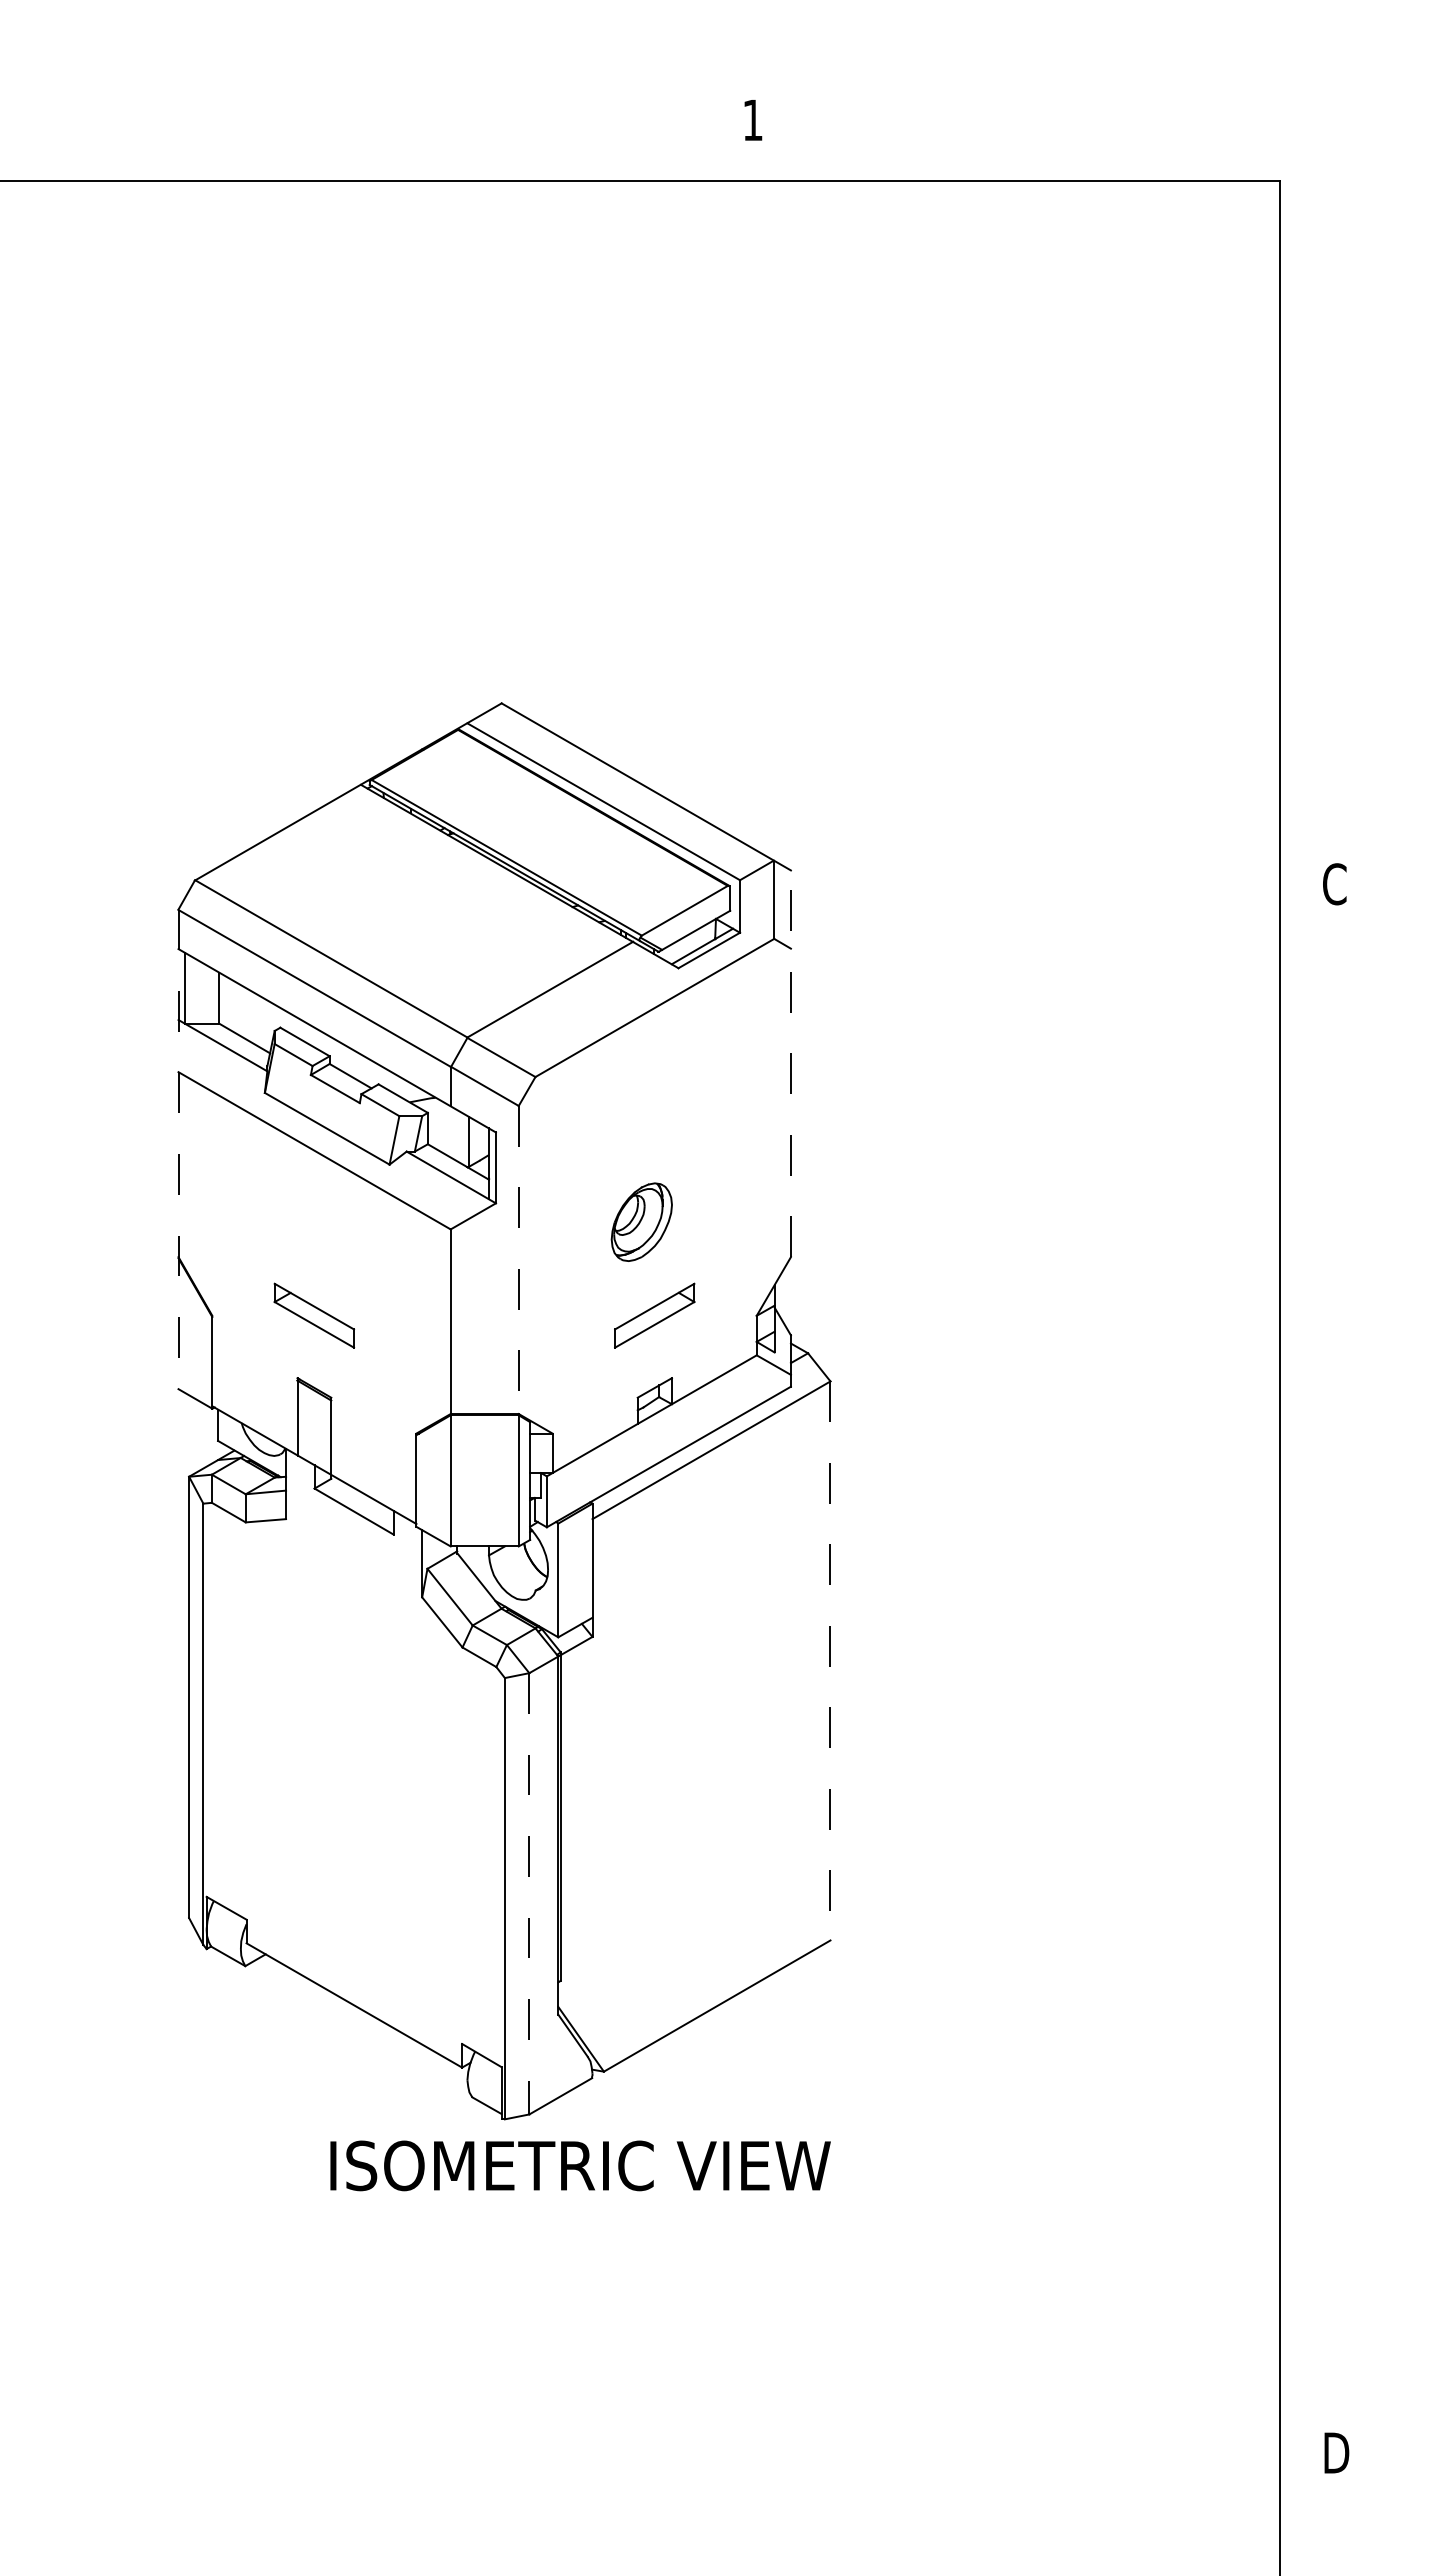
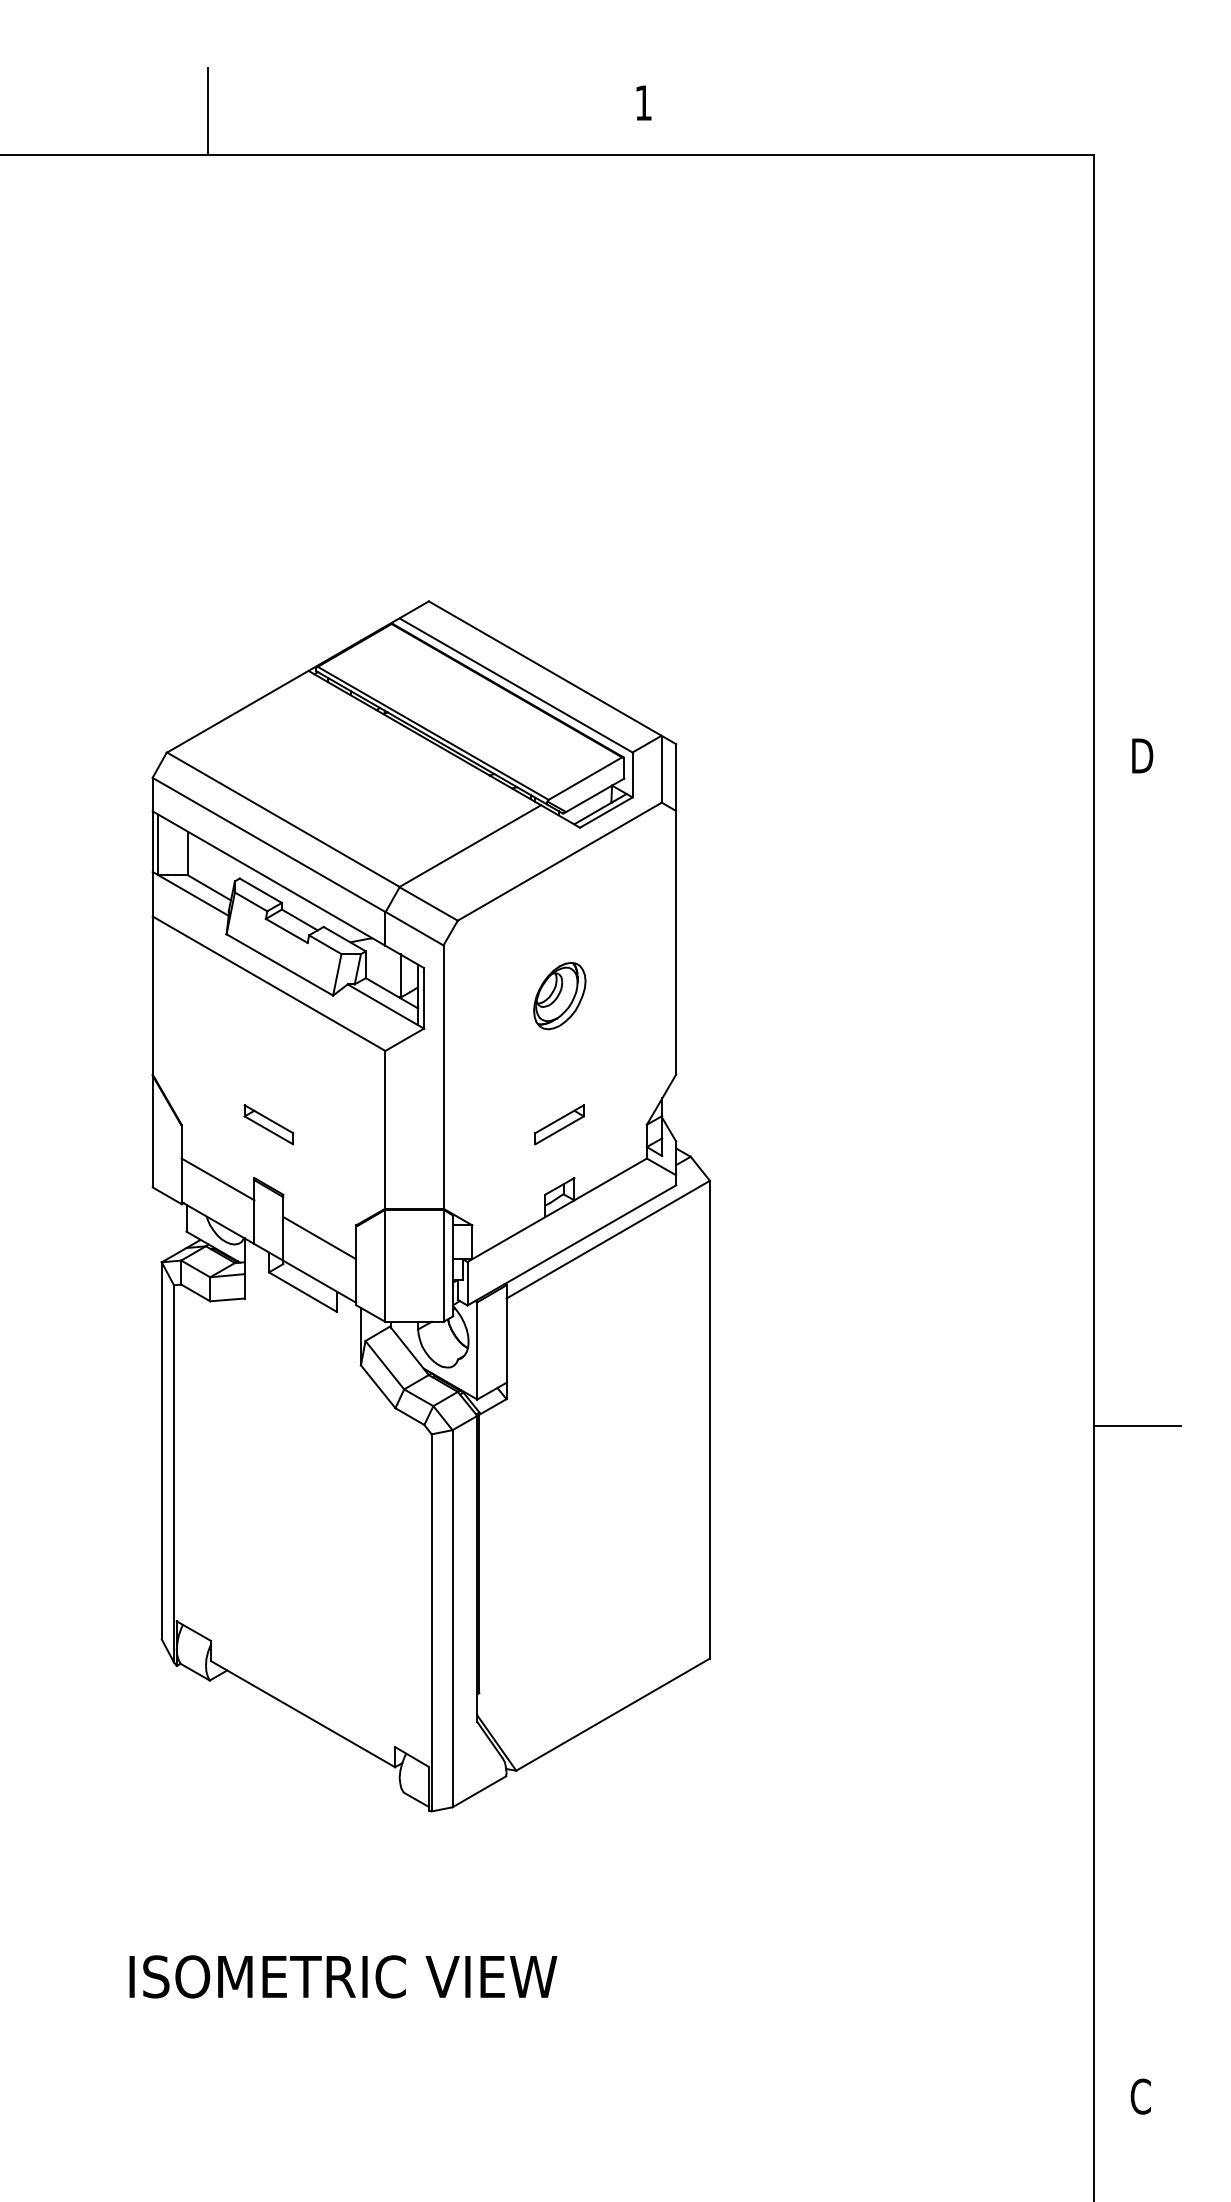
line: (243, 130) -> (208, 111), added
text: (1336, 884) -> (1142, 756), C -> D
line: (790, 1063) -> (675, 909), dashed -> solid
line: (178, 1149) -> (152, 982), dashed -> solid
part: (641, 1221) -> (559, 995), moved
line: (518, 1260) -> (443, 1077), dashed -> solid
part: (314, 1315) -> (268, 1124), size x0.71
part: (654, 1315) -> (559, 1124), size x0.71
line: (254, 1379) -> (217, 1179), added
line: (373, 1448) -> (319, 1238), added
line: (830, 1660) -> (709, 1419), dashed -> solid
line: (1330, 1668) -> (1137, 1426), added
line: (529, 1893) -> (452, 1618), dashed -> solid
text: (580, 2165) -> (343, 1976), moved
text: (1336, 2453) -> (1142, 2097), D -> C

